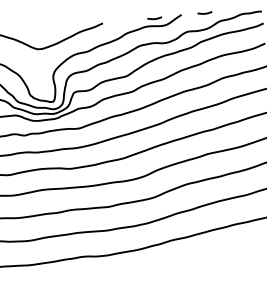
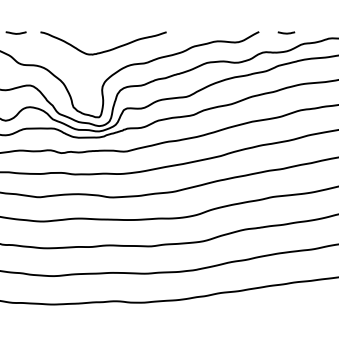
line: (154, 18) -> (227, 32), removed

